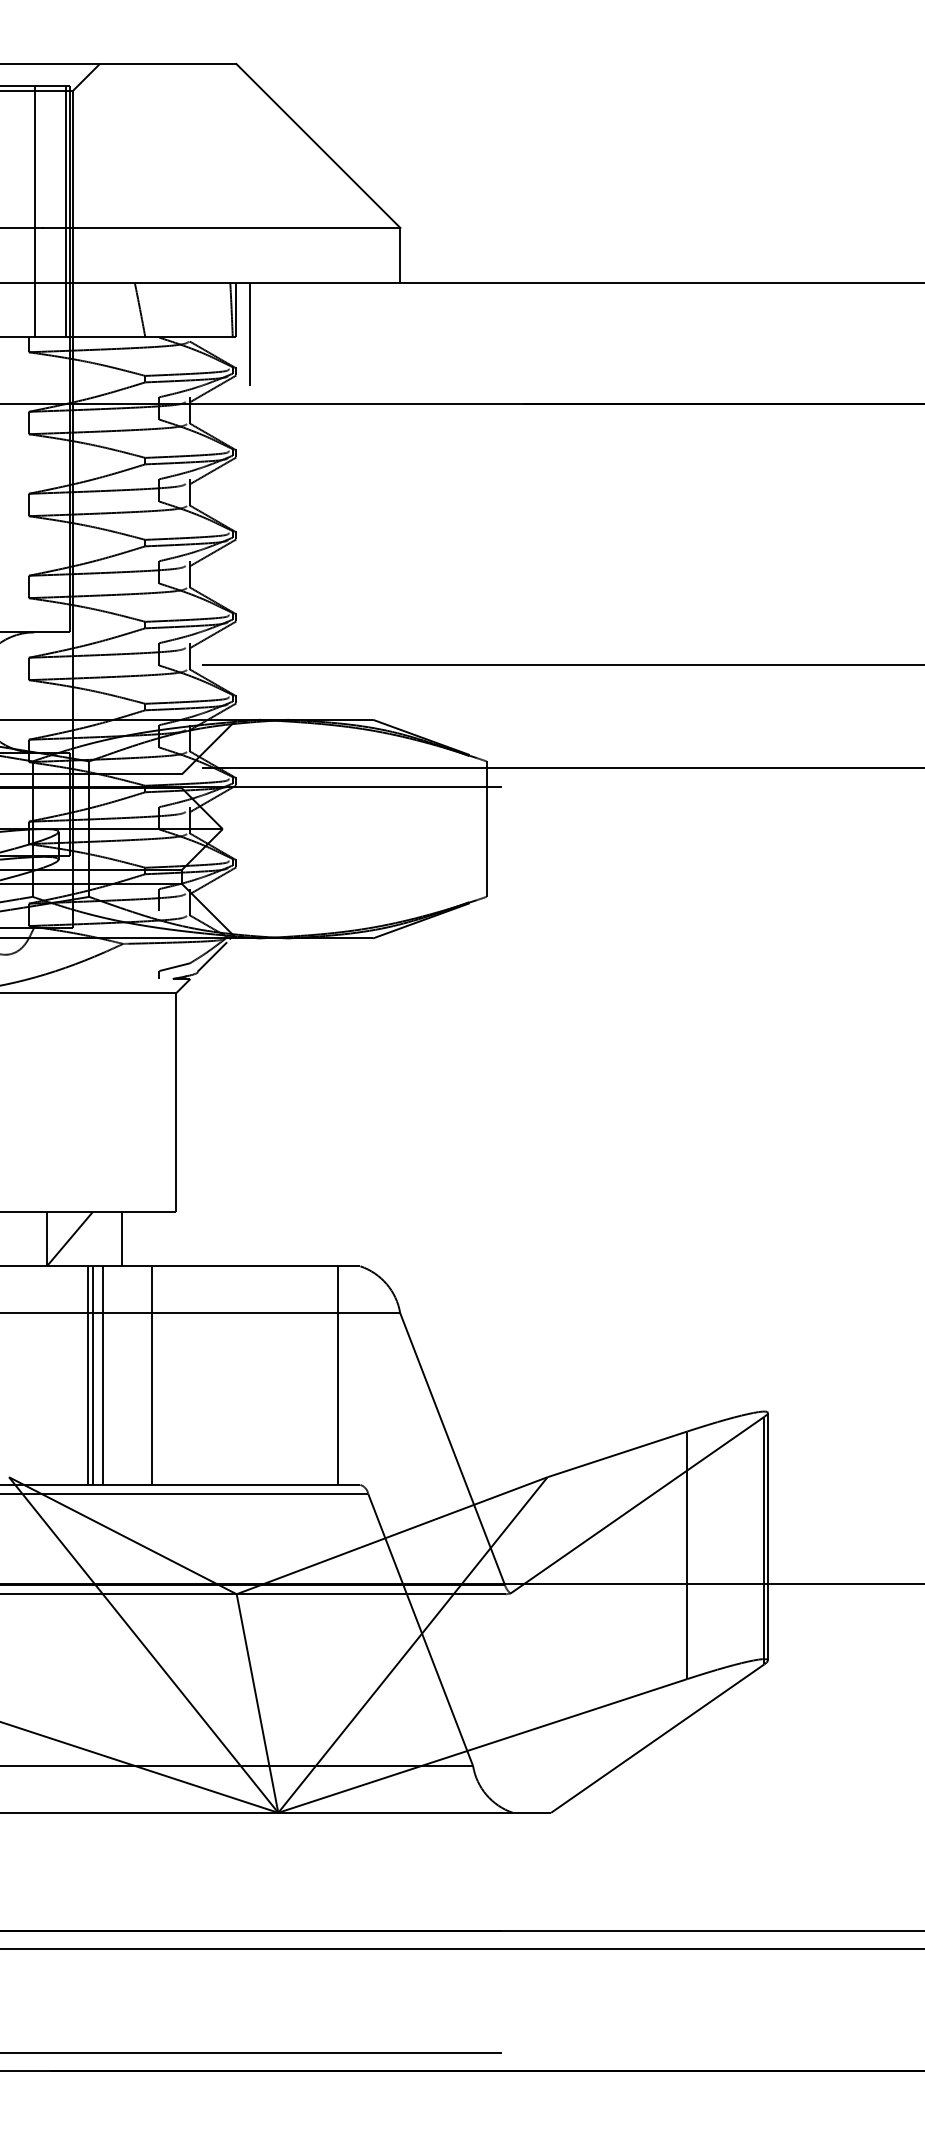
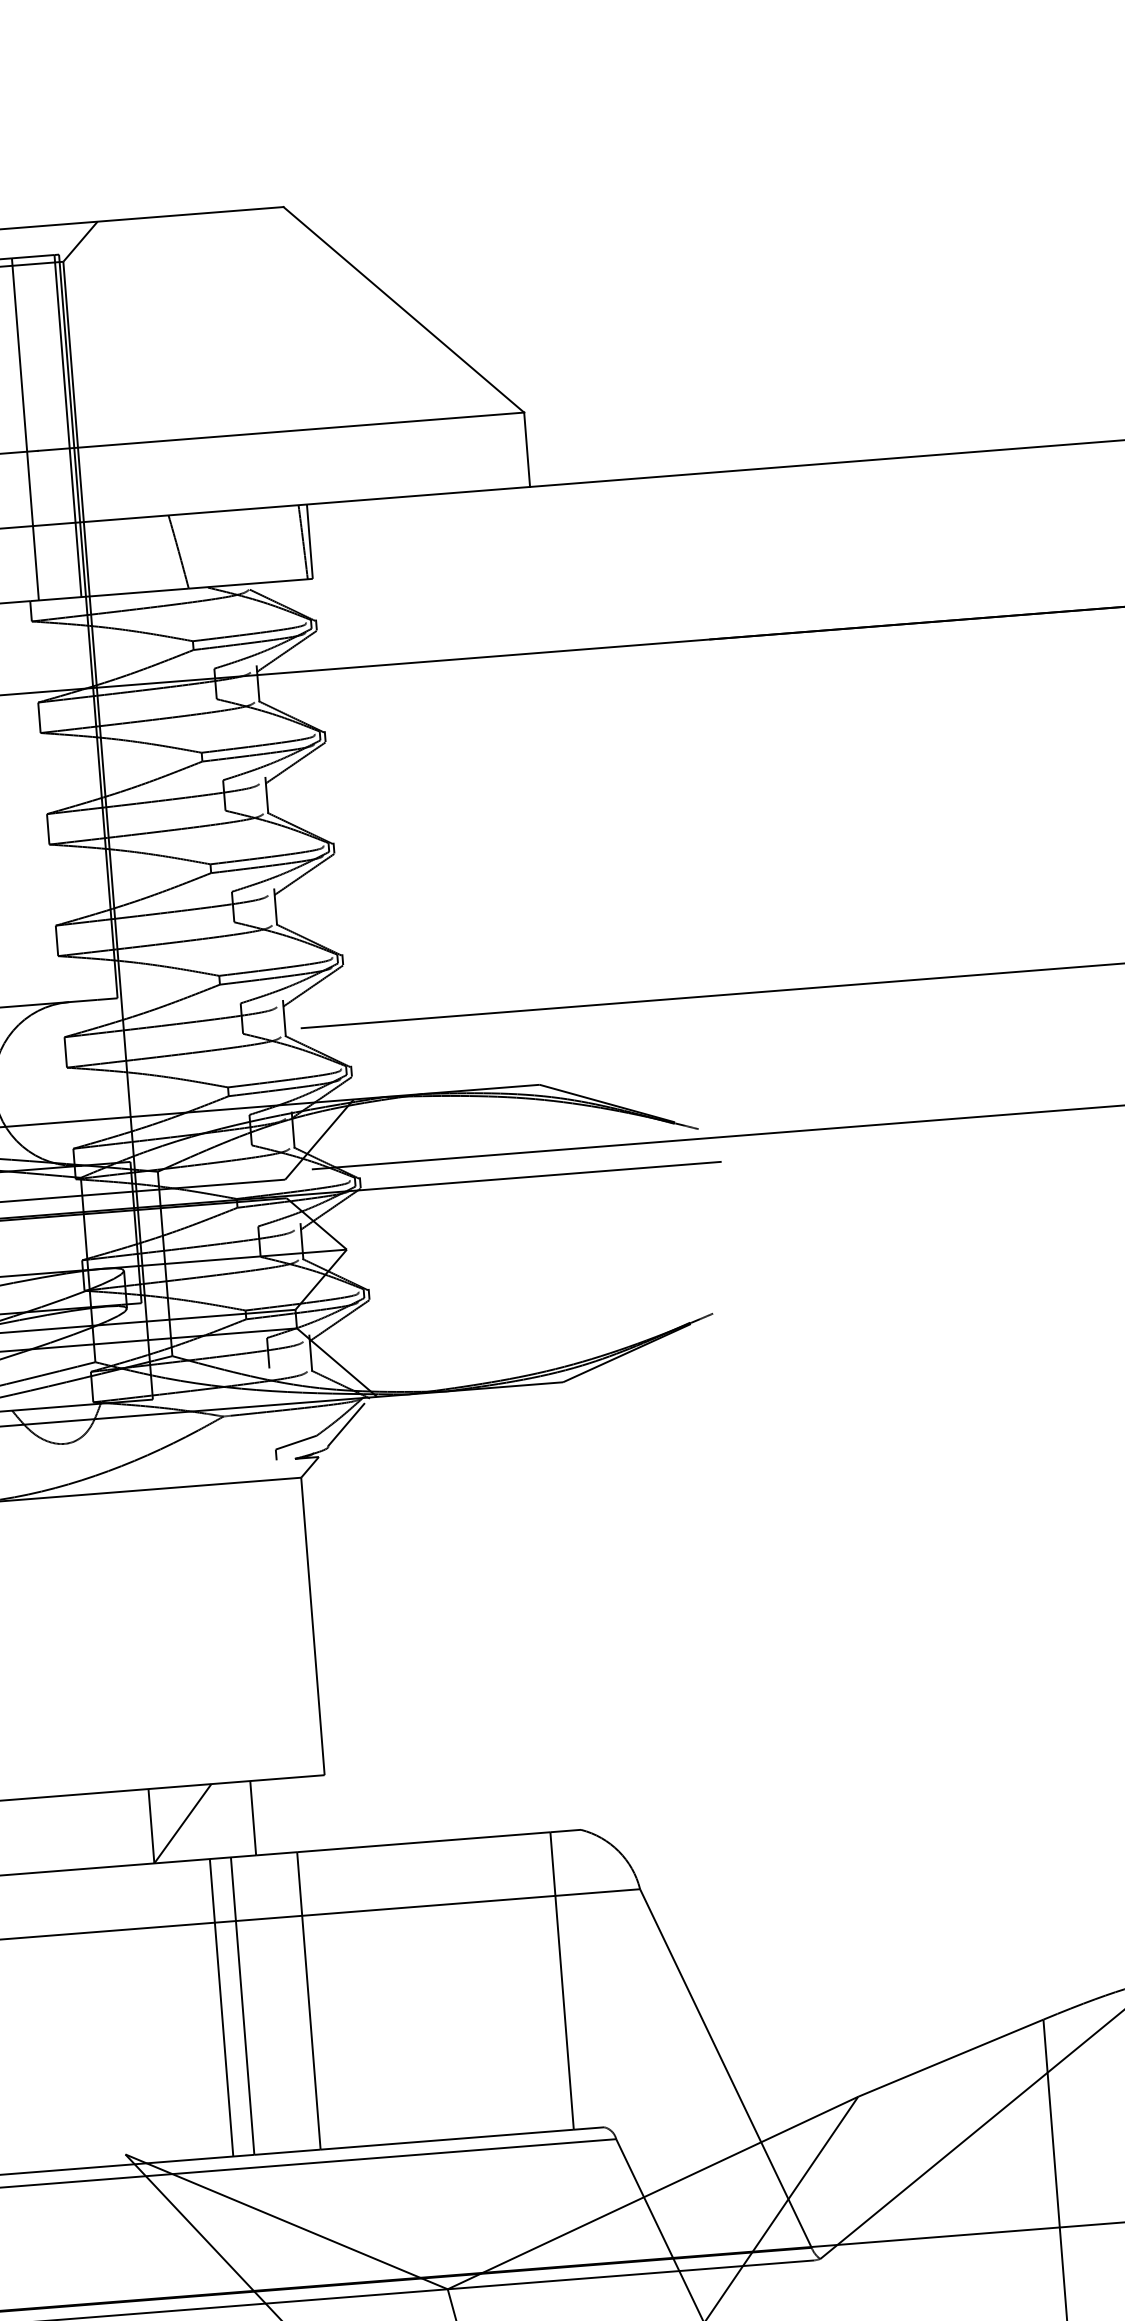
line: (249, 334) -> (330, 573), removed
line: (486, 828) -> (705, 1220), removed
line: (93, 1375) -> (229, 2006), removed

